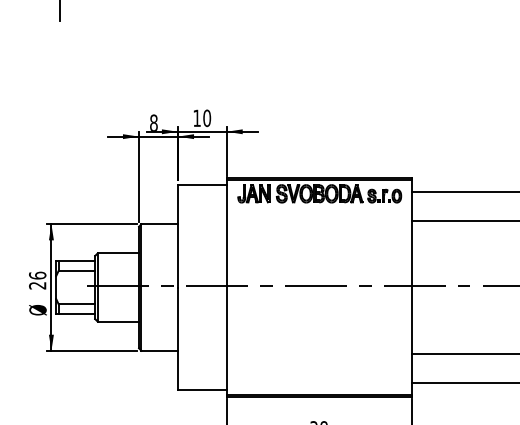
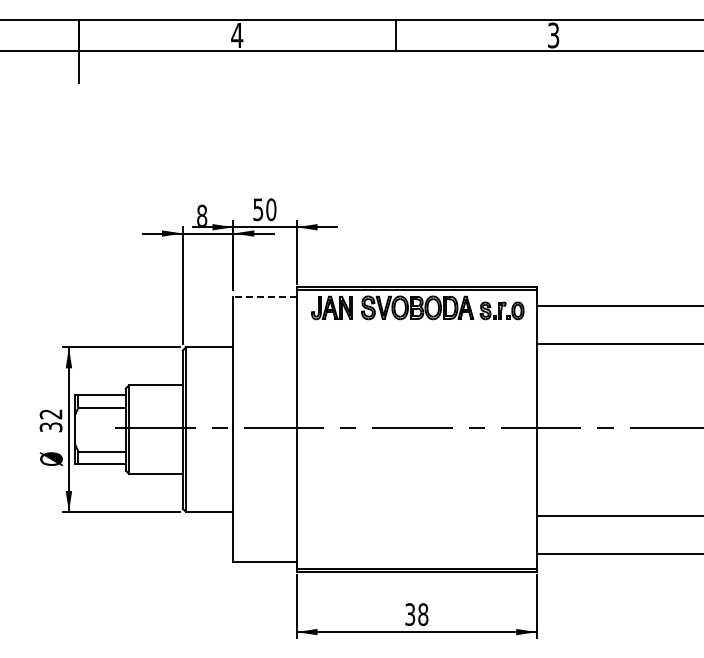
text: (196, 118) -> (257, 209), 10 -> 50
line: (202, 185) -> (265, 296), solid -> dashed
text: (37, 280) -> (50, 420), 26 -> 32

